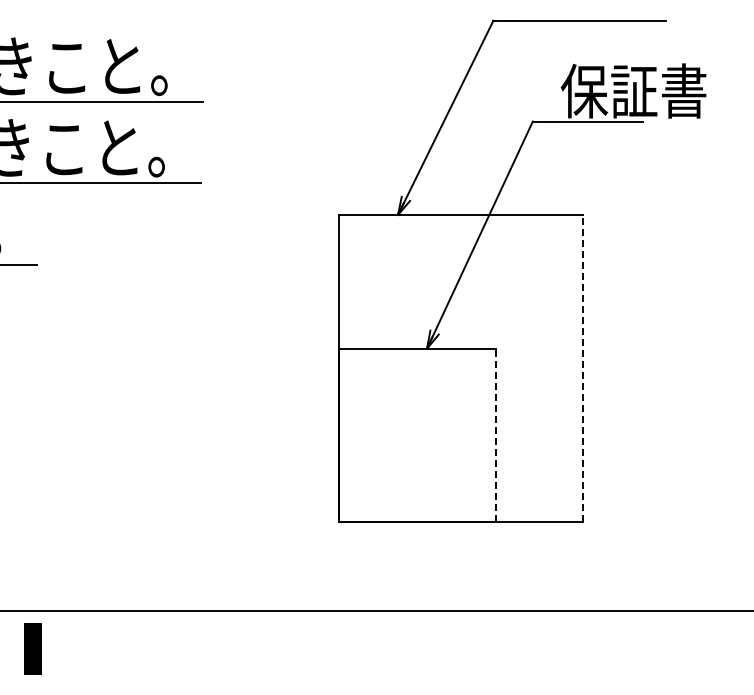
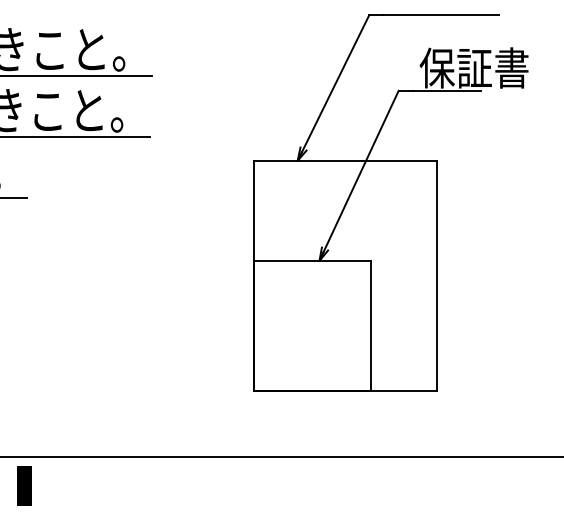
line: (583, 368) -> (436, 275), dashed -> solid
line: (496, 435) -> (371, 325), dashed -> solid

